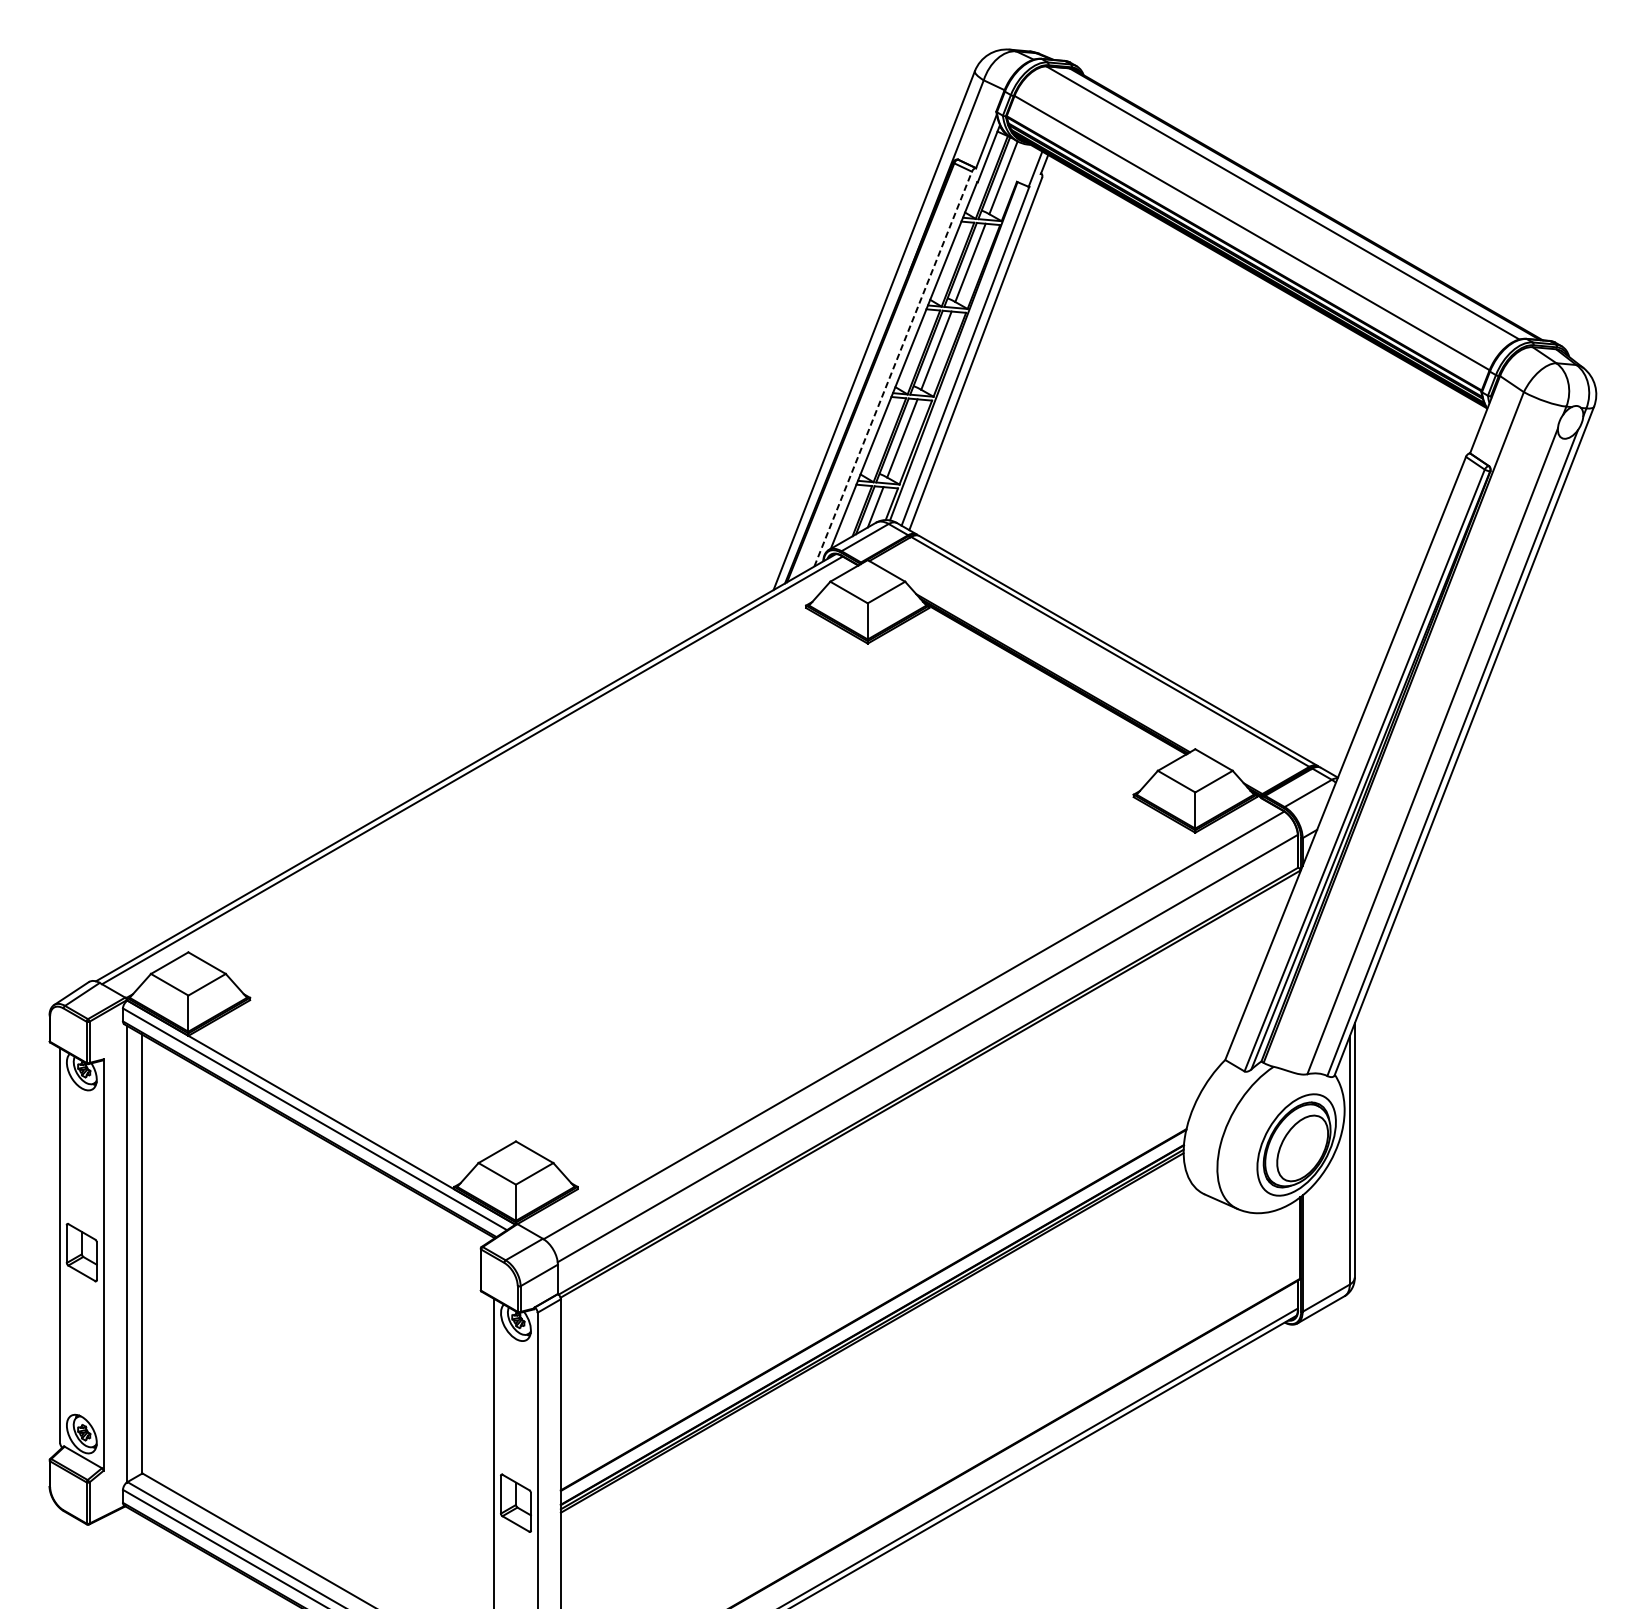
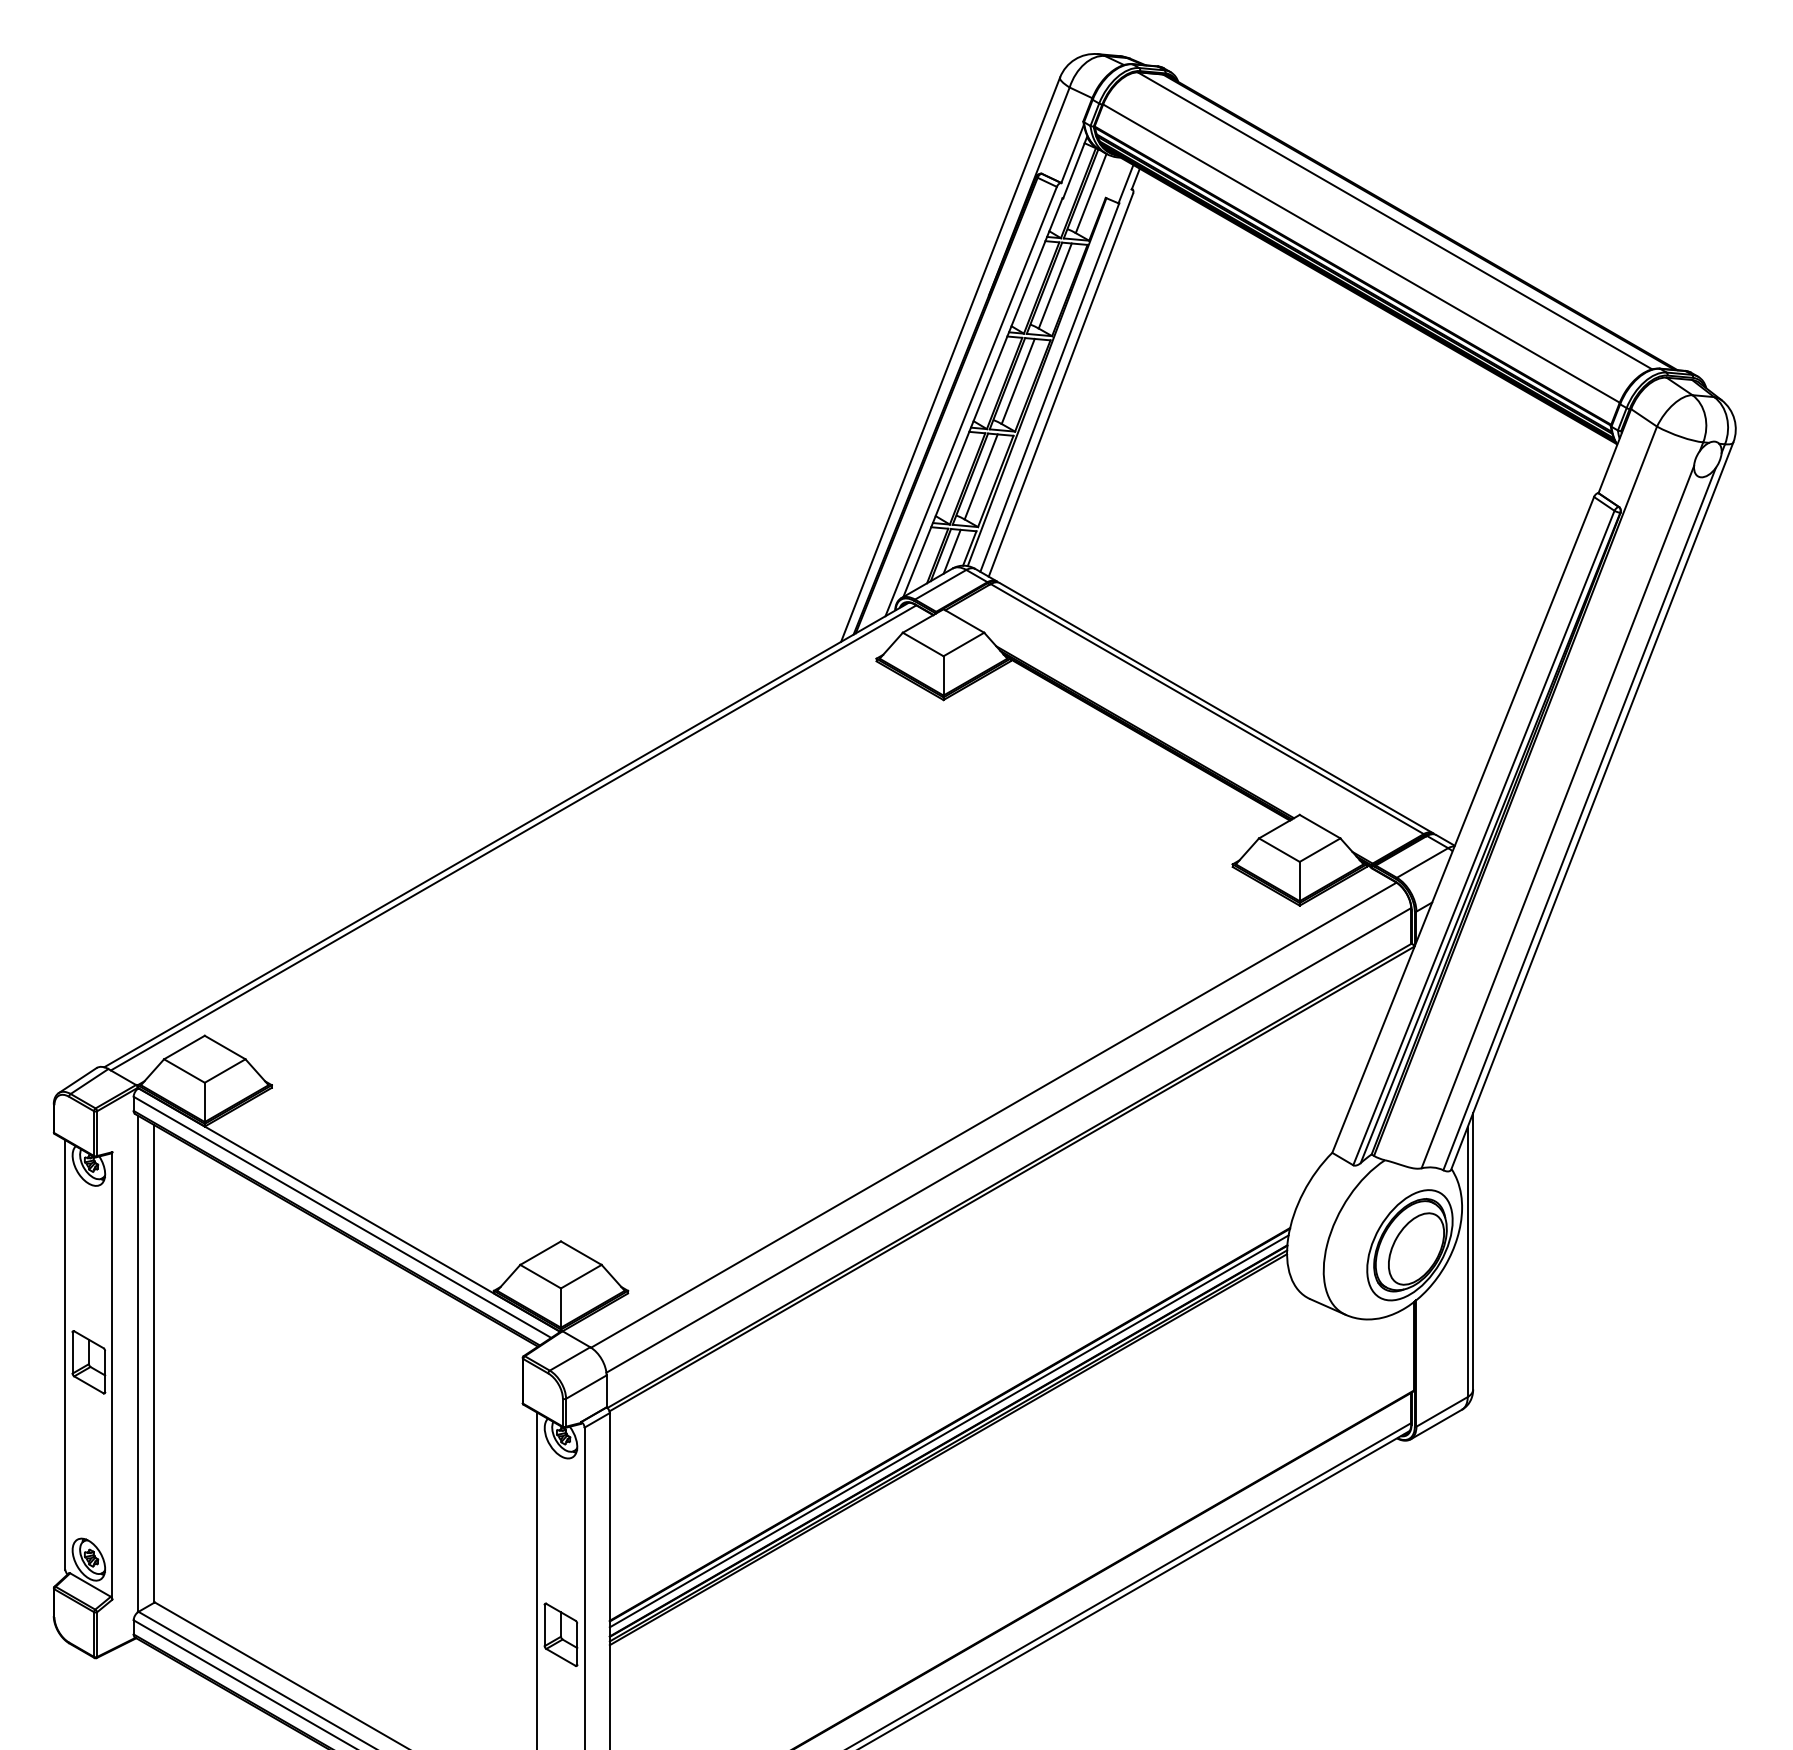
line: (893, 369) -> (971, 401), dashed -> solid
line: (872, 1316) -> (948, 1431), added

